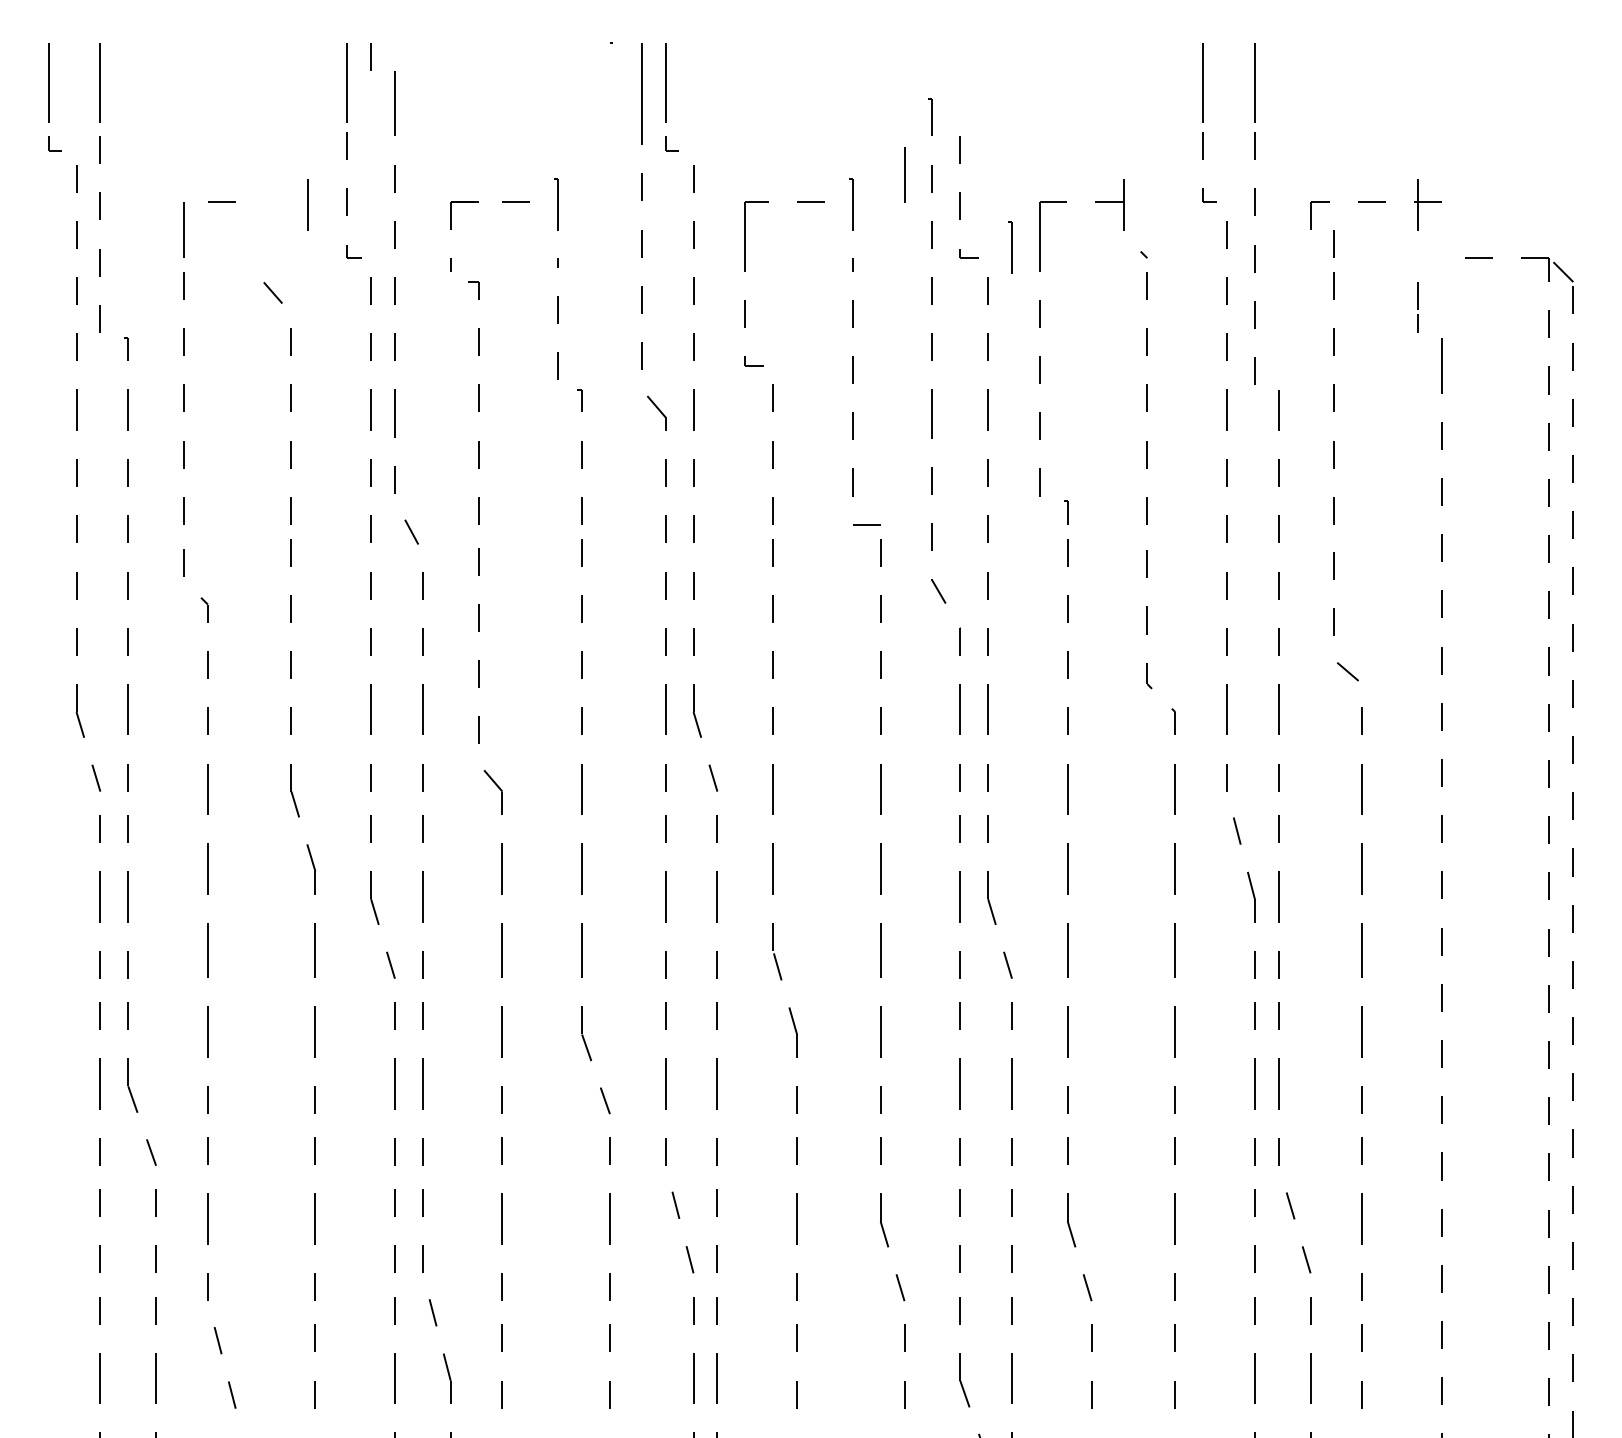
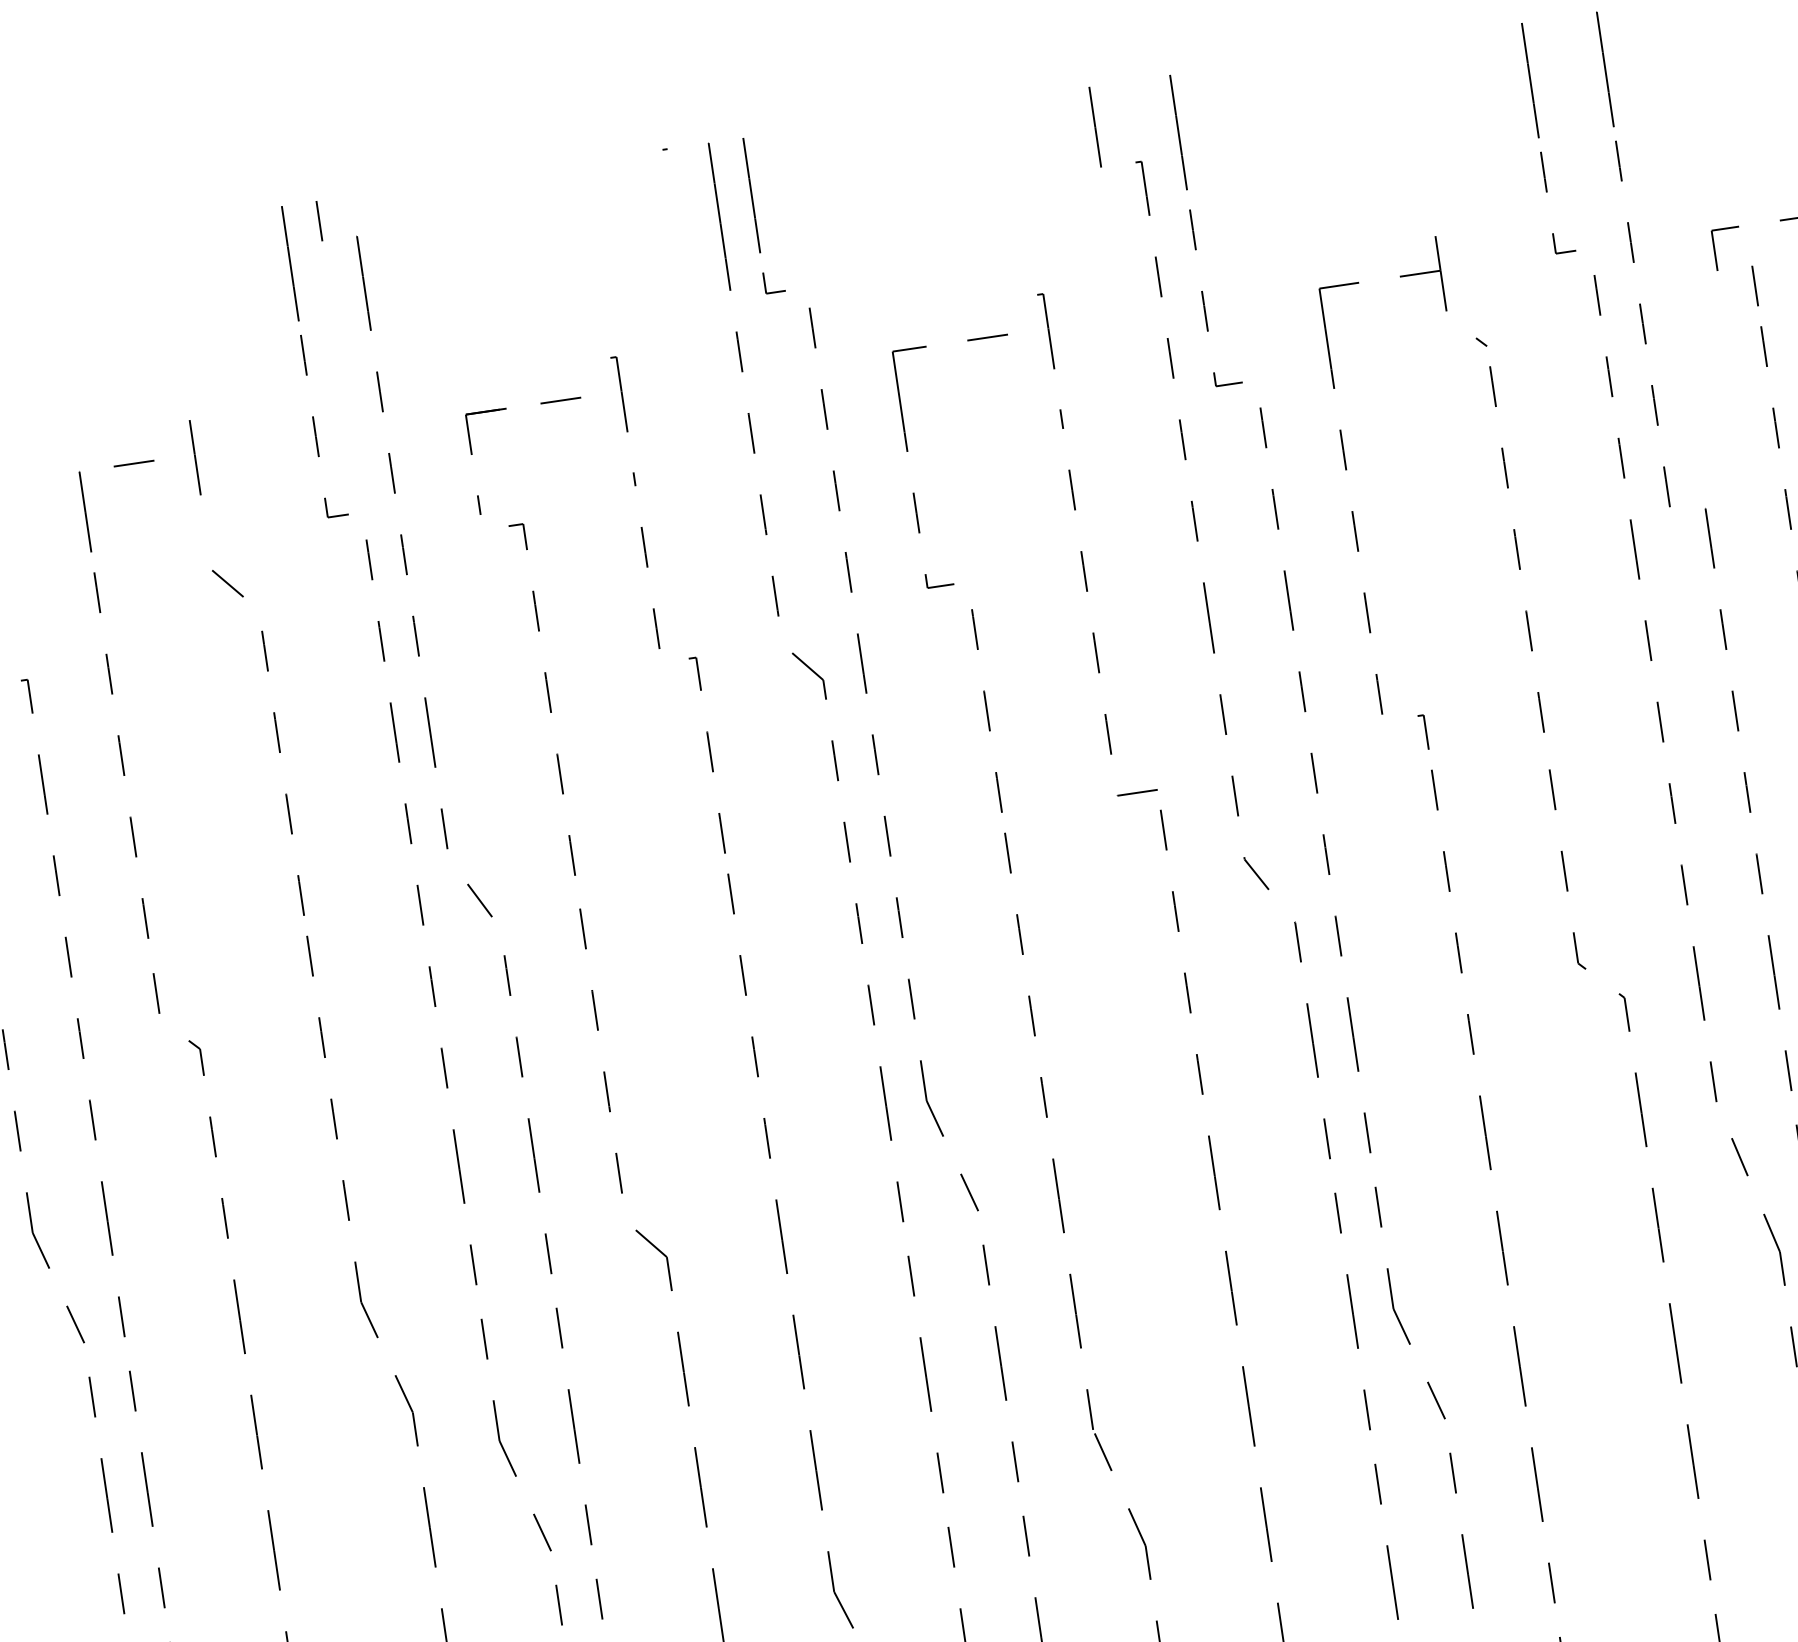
line: (959, 82) -> (1177, 131), added
line: (904, 174) -> (1095, 126), moved
line: (307, 204) -> (195, 457), moved
part: (1010, 247) -> (1286, 360), removed

